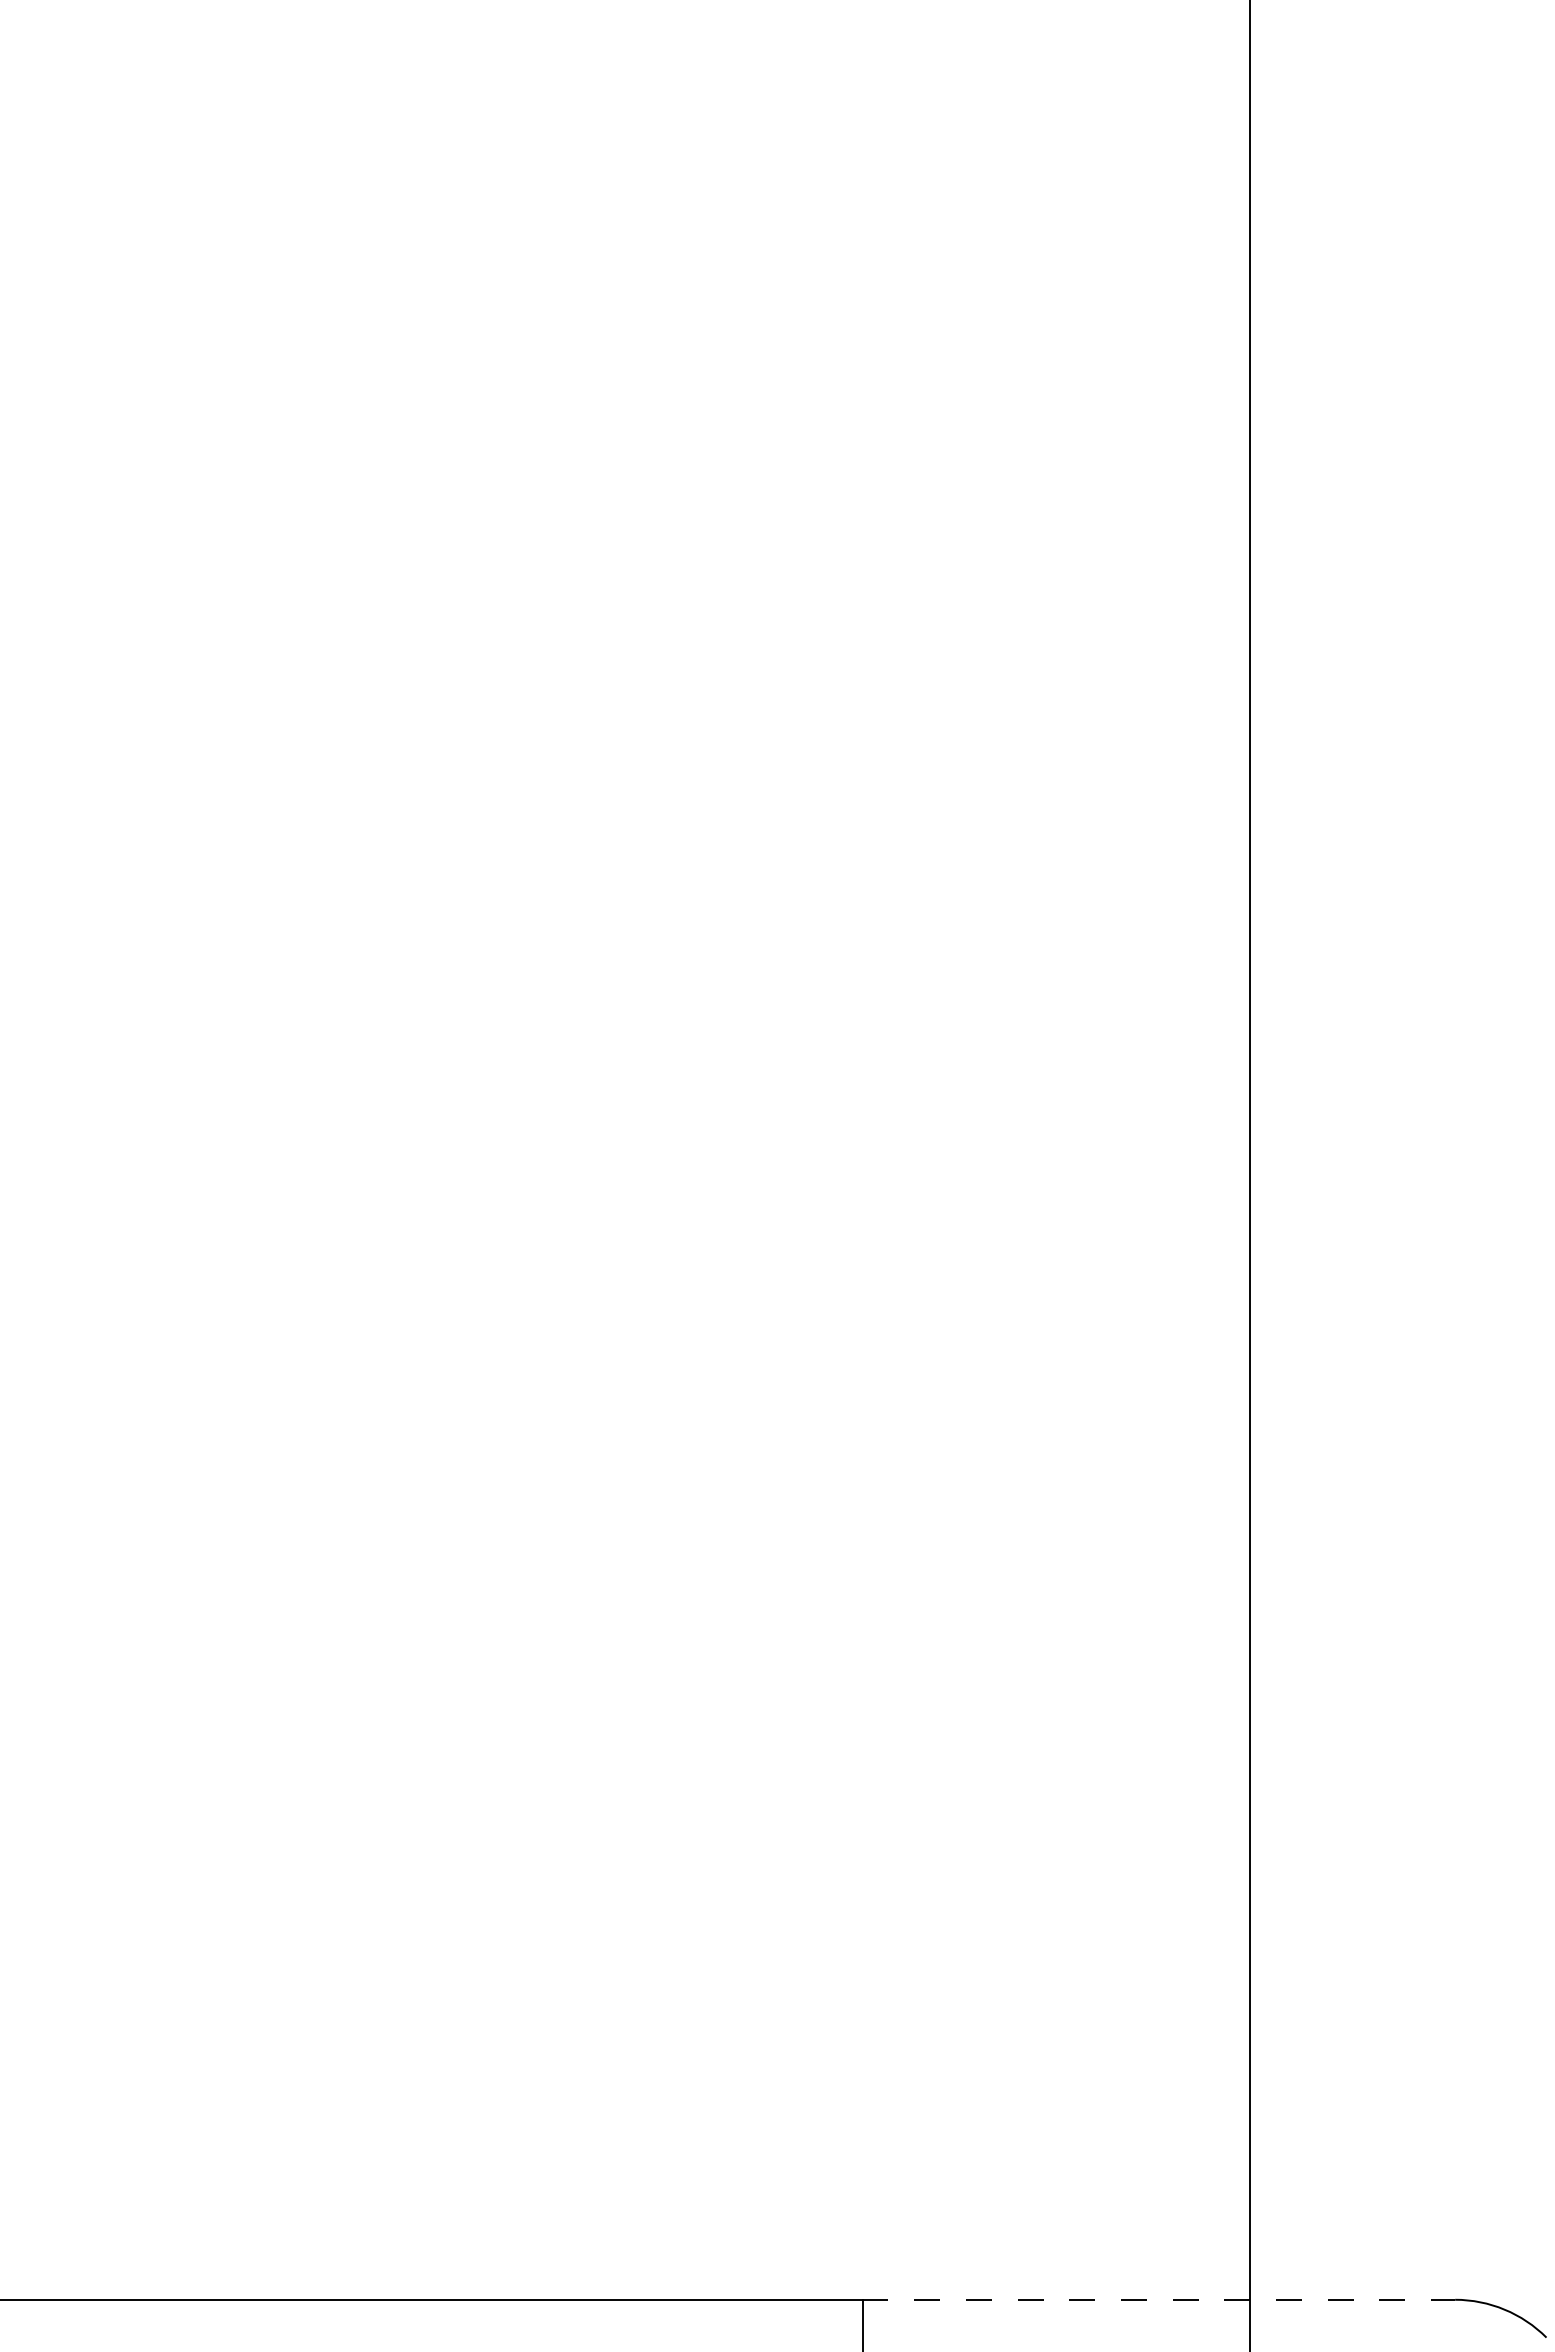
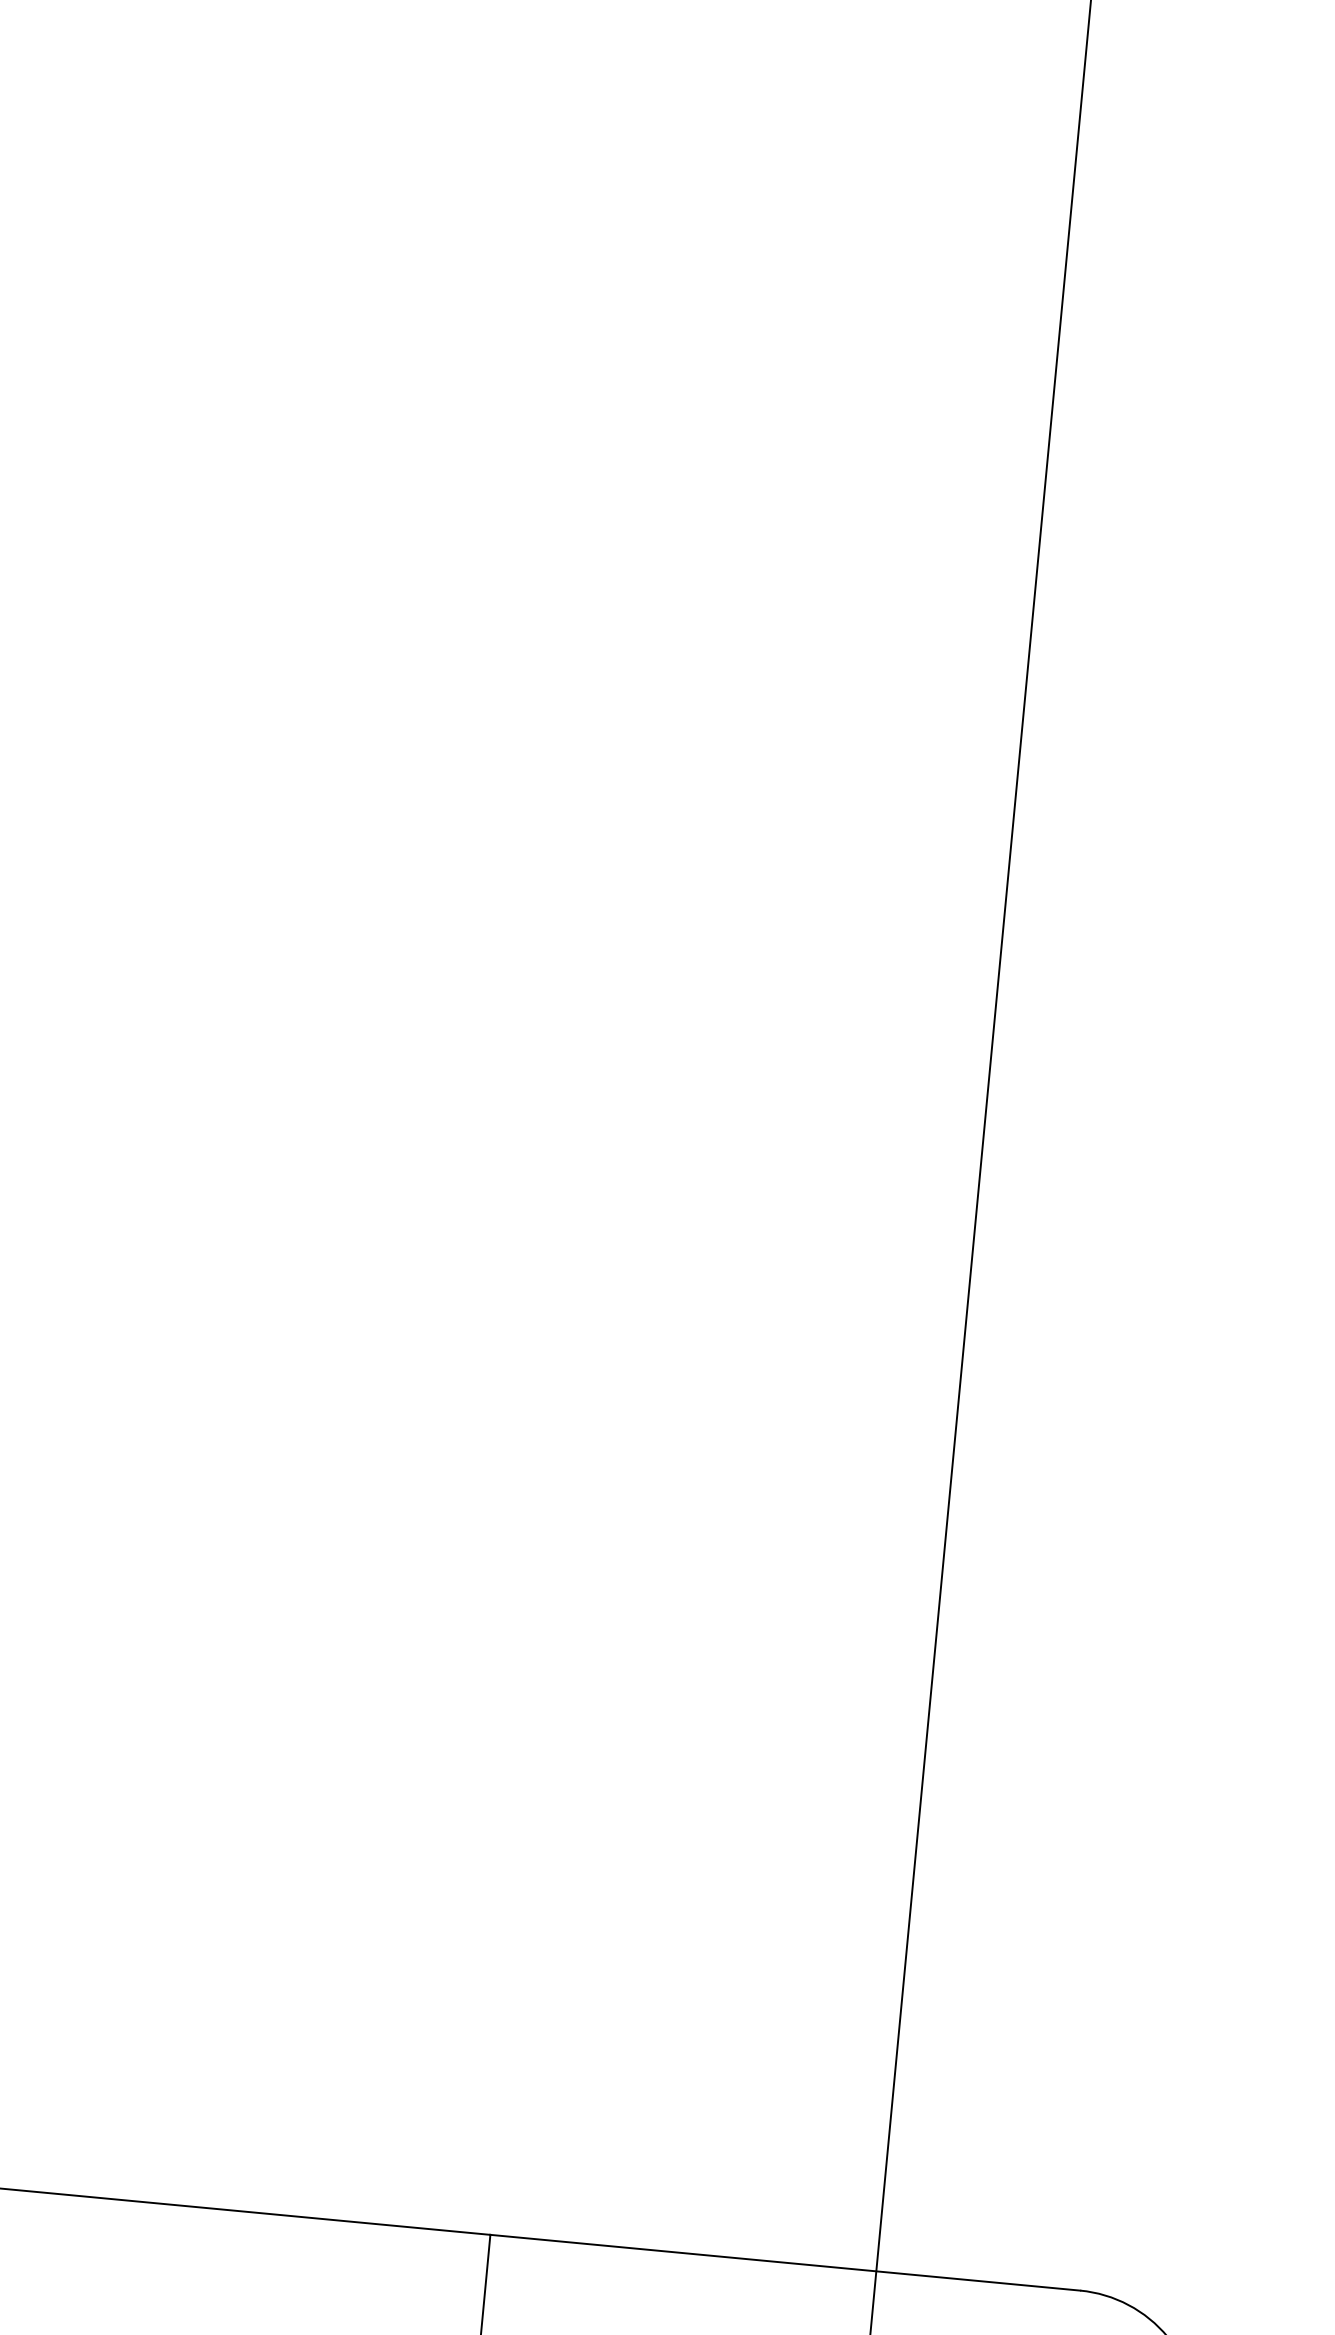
line: (1159, 2299) -> (785, 2262), dashed -> solid

